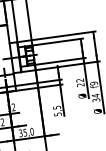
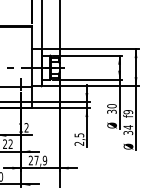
text: (80, 82) -> (111, 108), 22 -> 30
text: (58, 114) -> (79, 143), 5,5 -> 2,5
text: (26, 132) -> (37, 160), 35,0 -> 27,9

